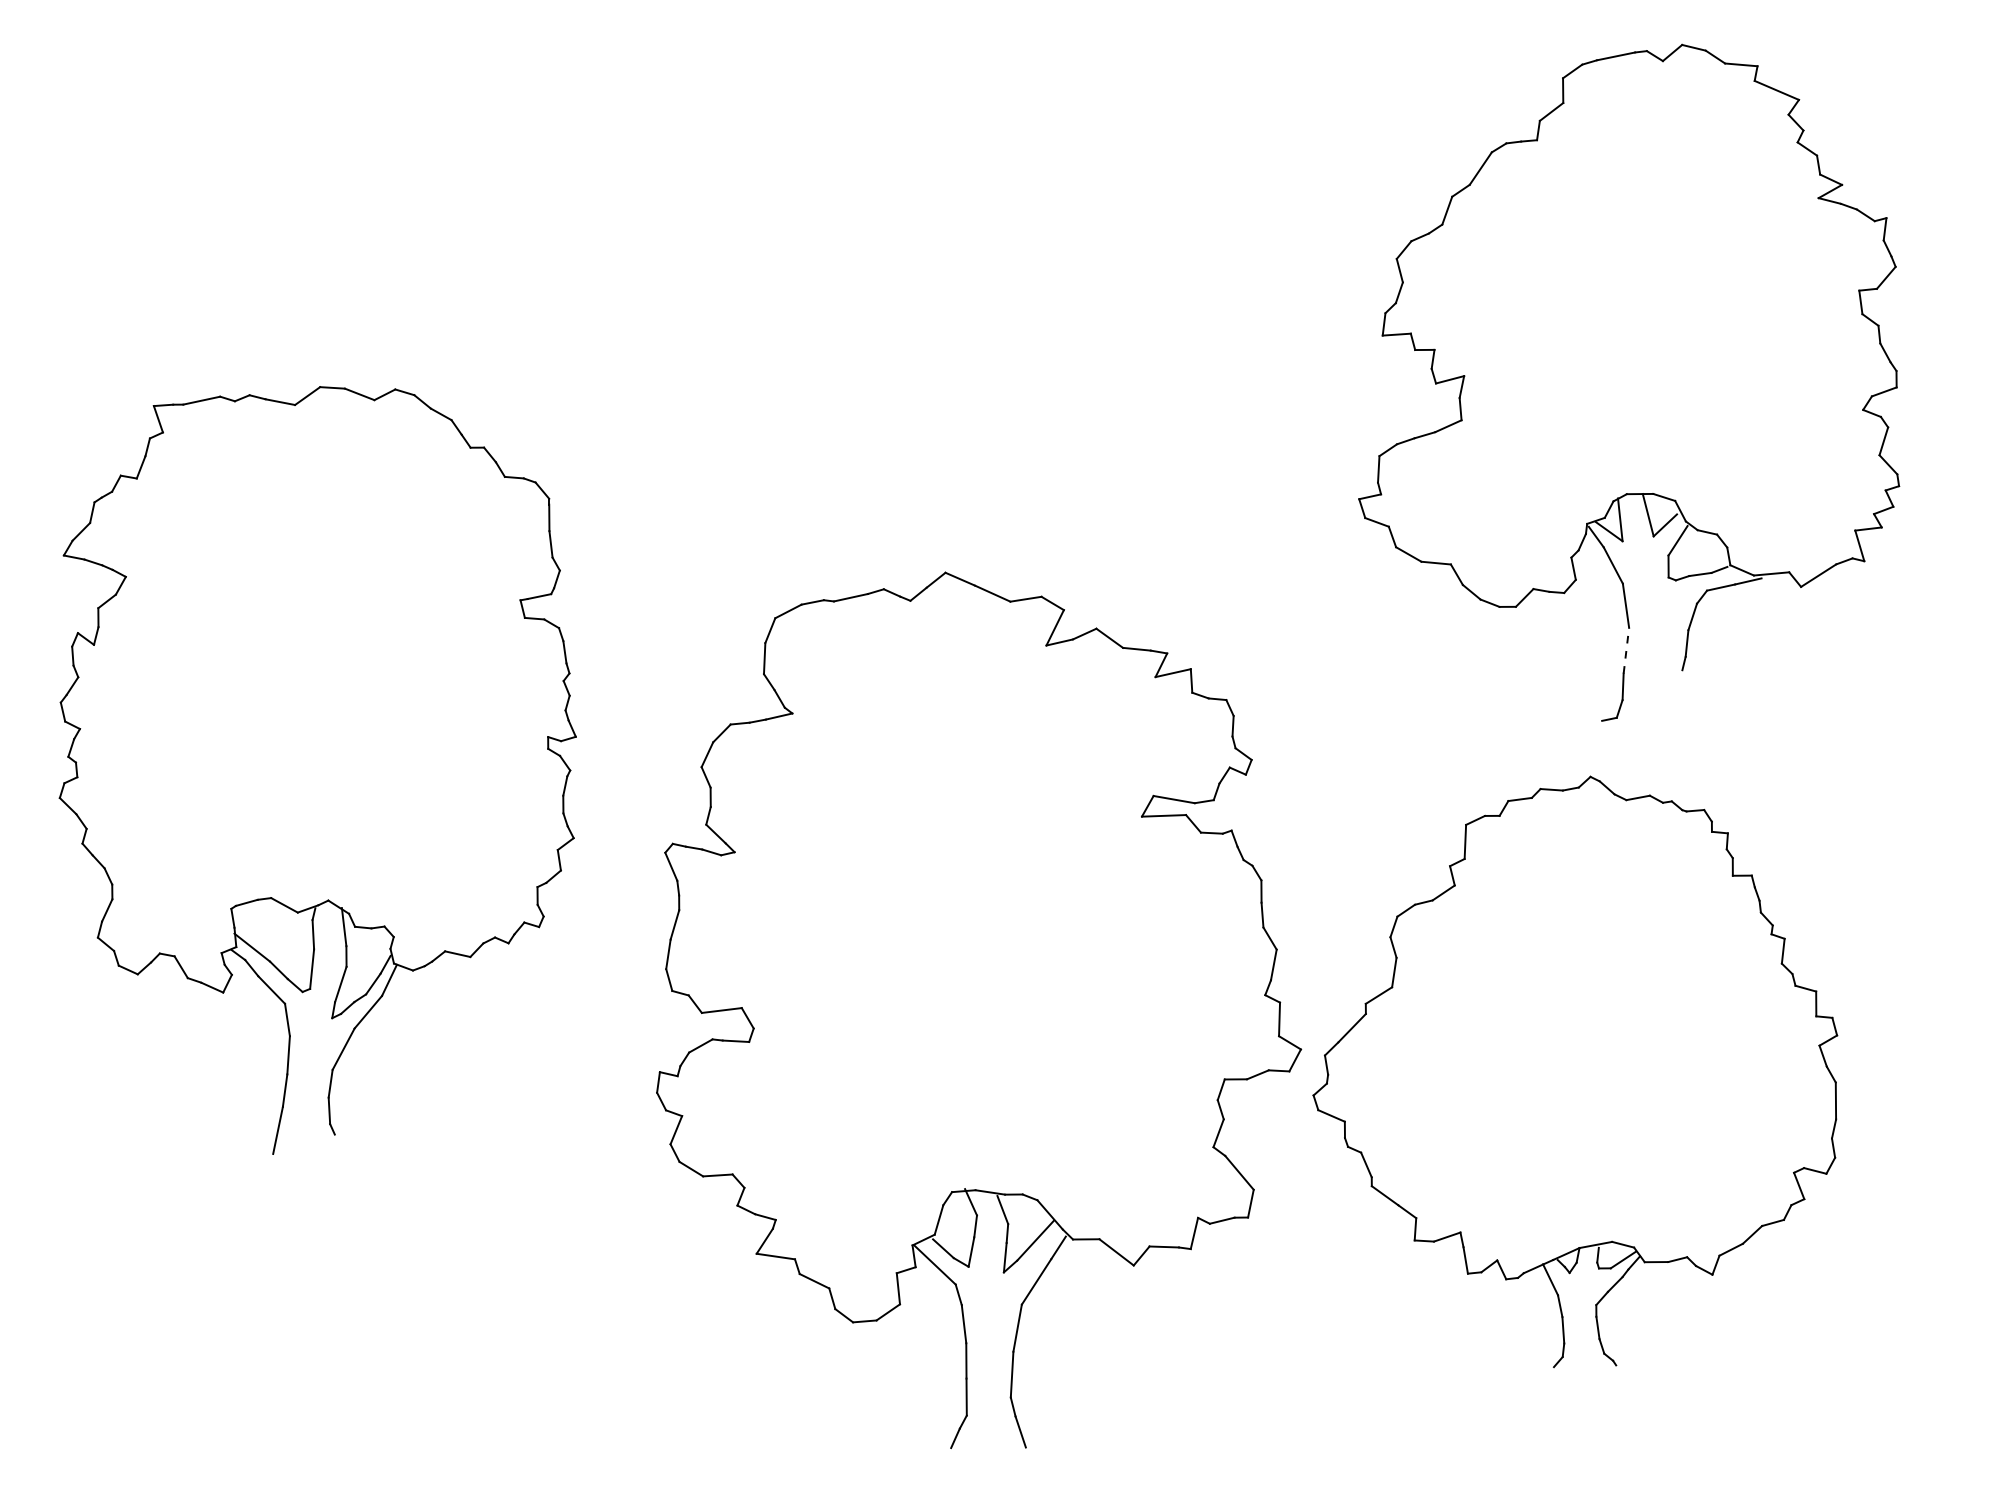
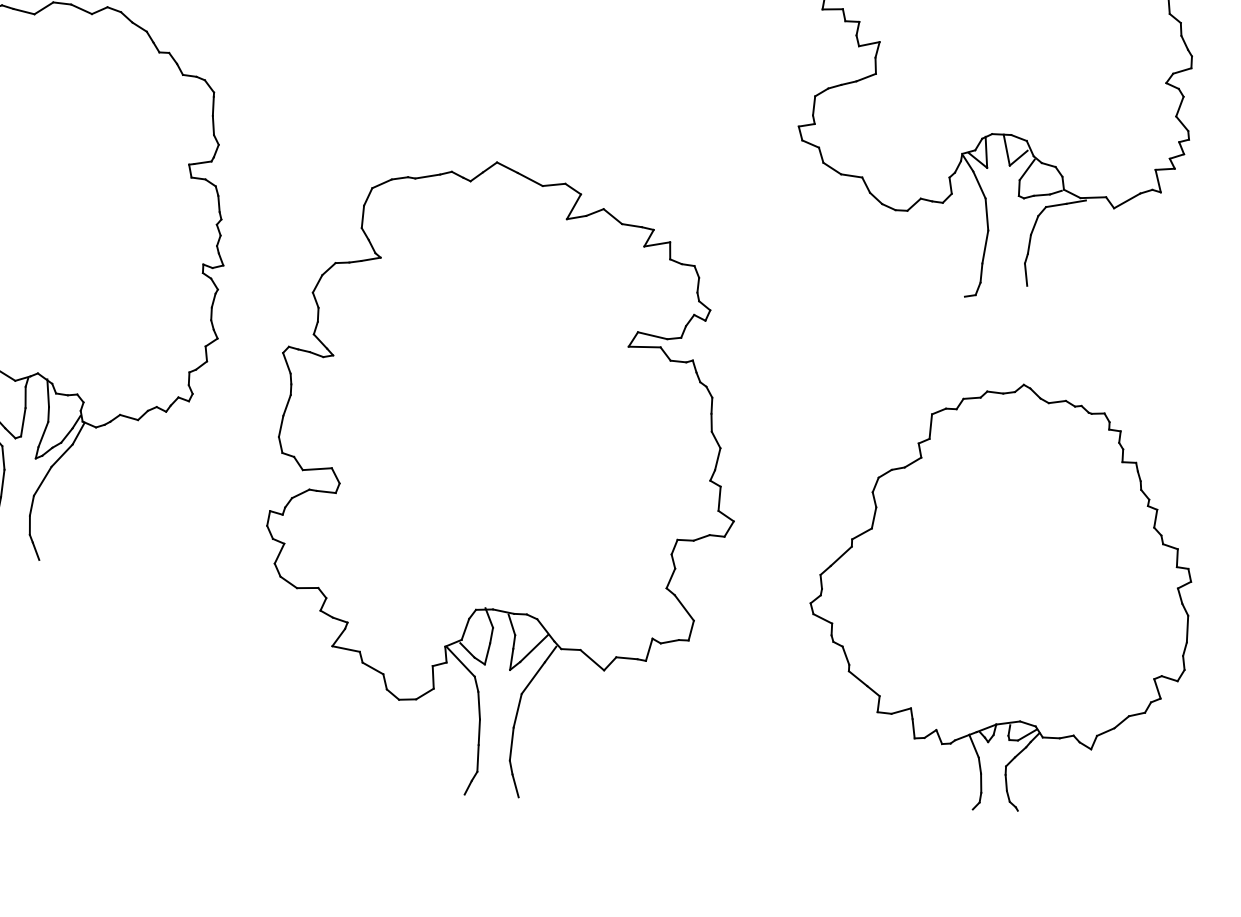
line: (1626, 650) -> (985, 246), dashed -> solid
line: (1684, 685) -> (1025, 274), added
part: (1575, 1071) -> (1000, 596), moved
line: (339, 1146) -> (35, 551), added

